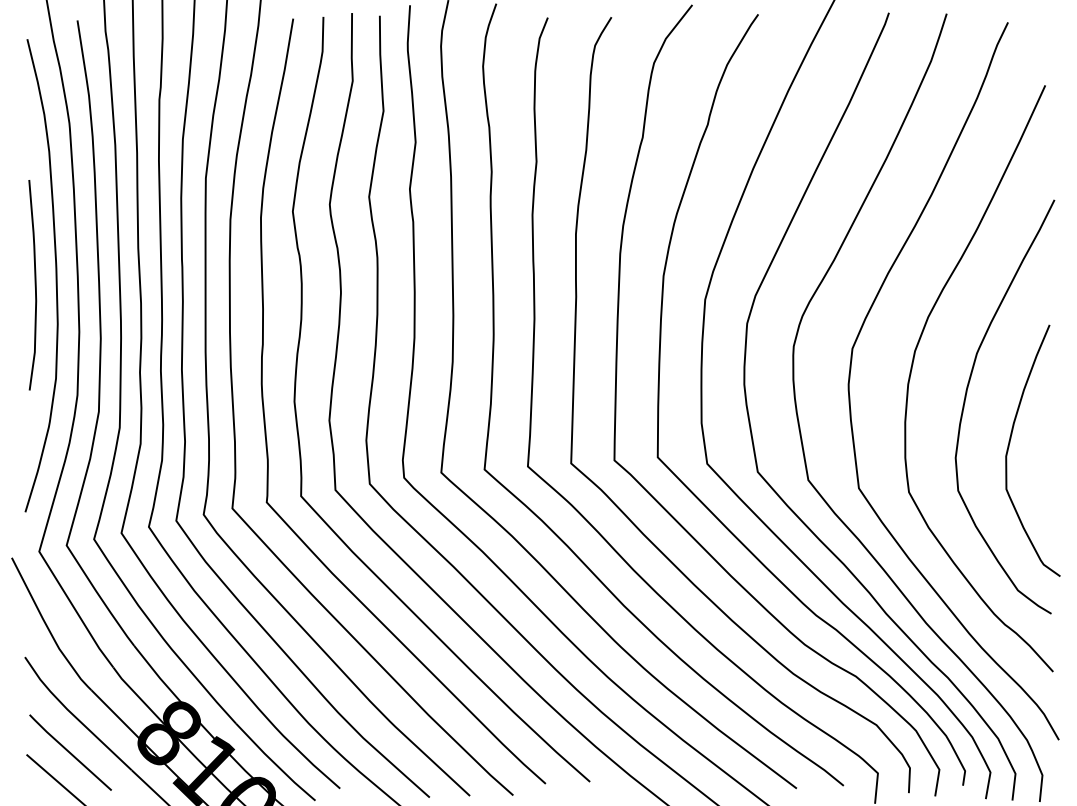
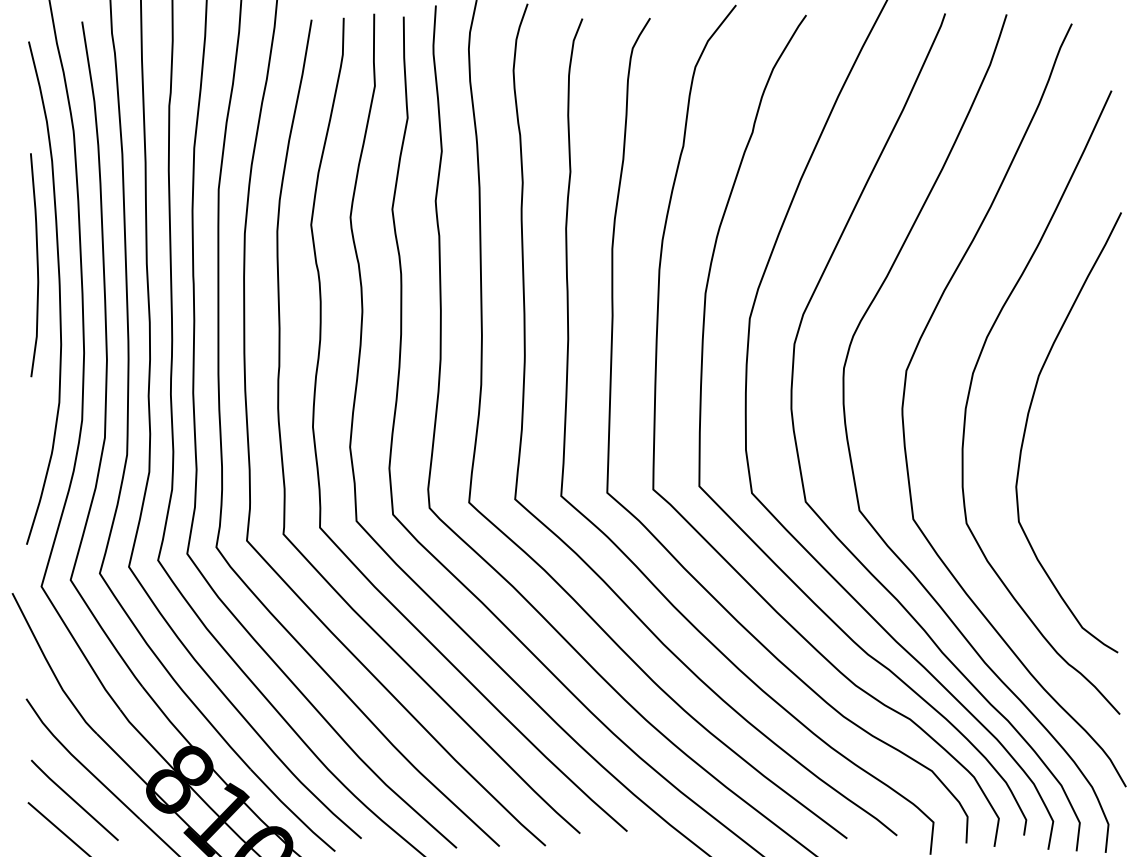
curve: (34, 285) -> (36, 265), moved
curve: (1009, 447) -> (1073, 475), removed

